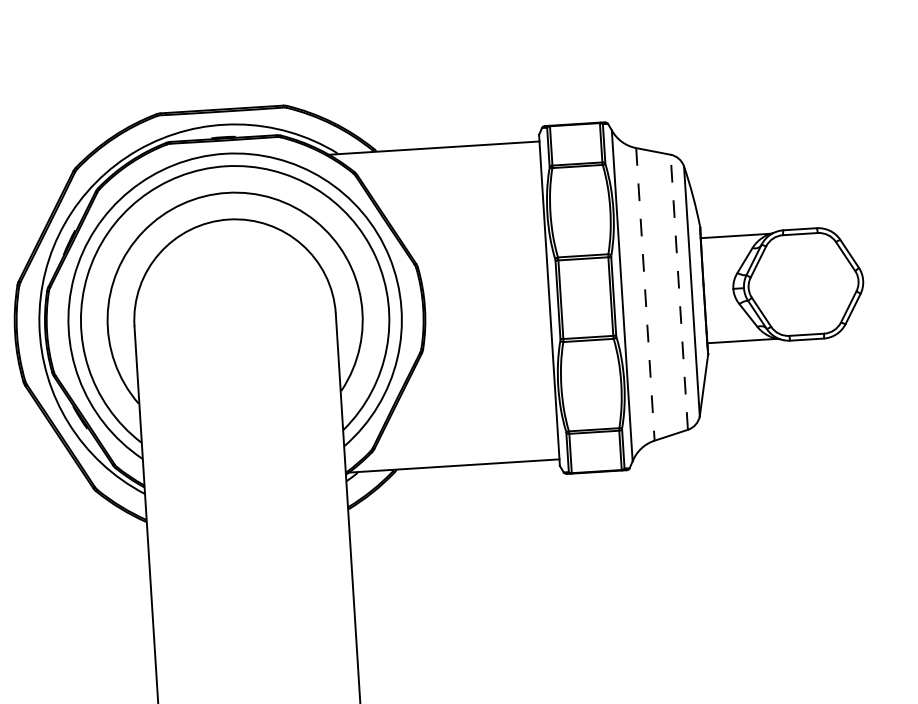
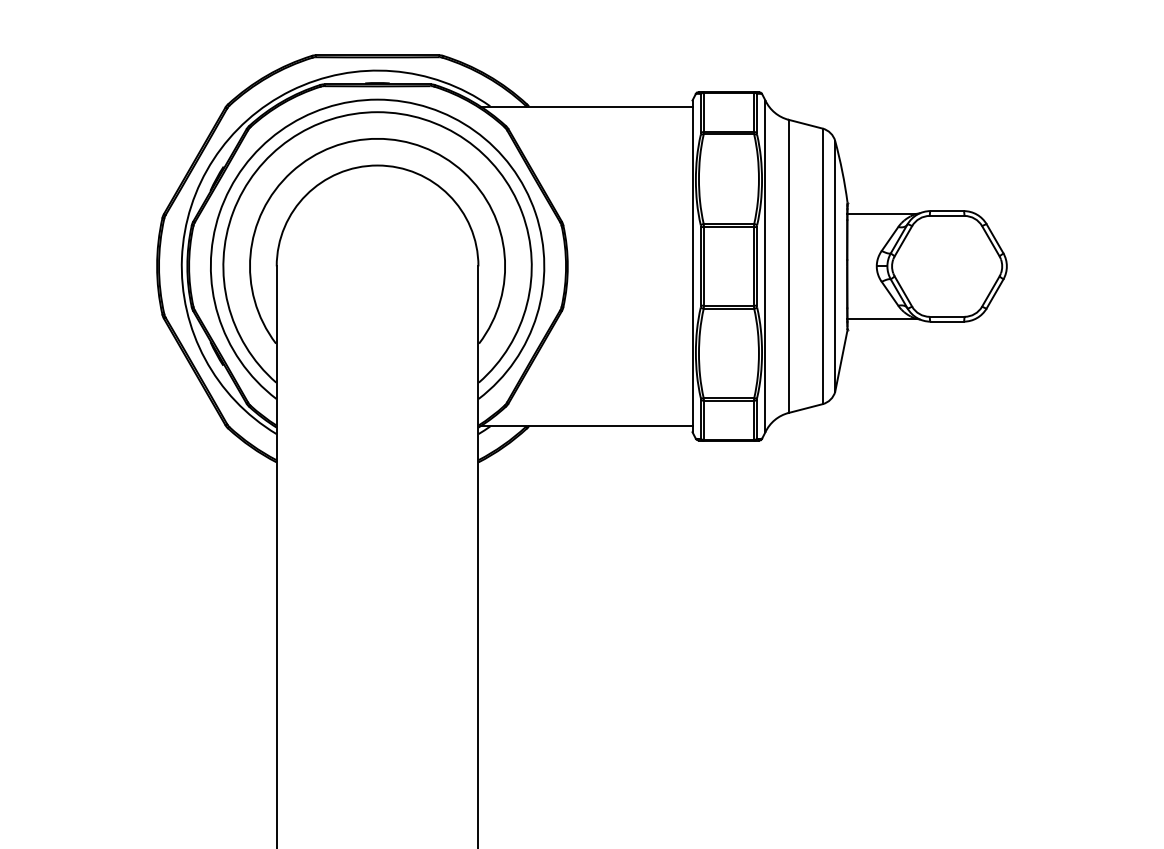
line: (679, 292) -> (822, 266), dashed -> solid
line: (645, 294) -> (788, 266), dashed -> solid

